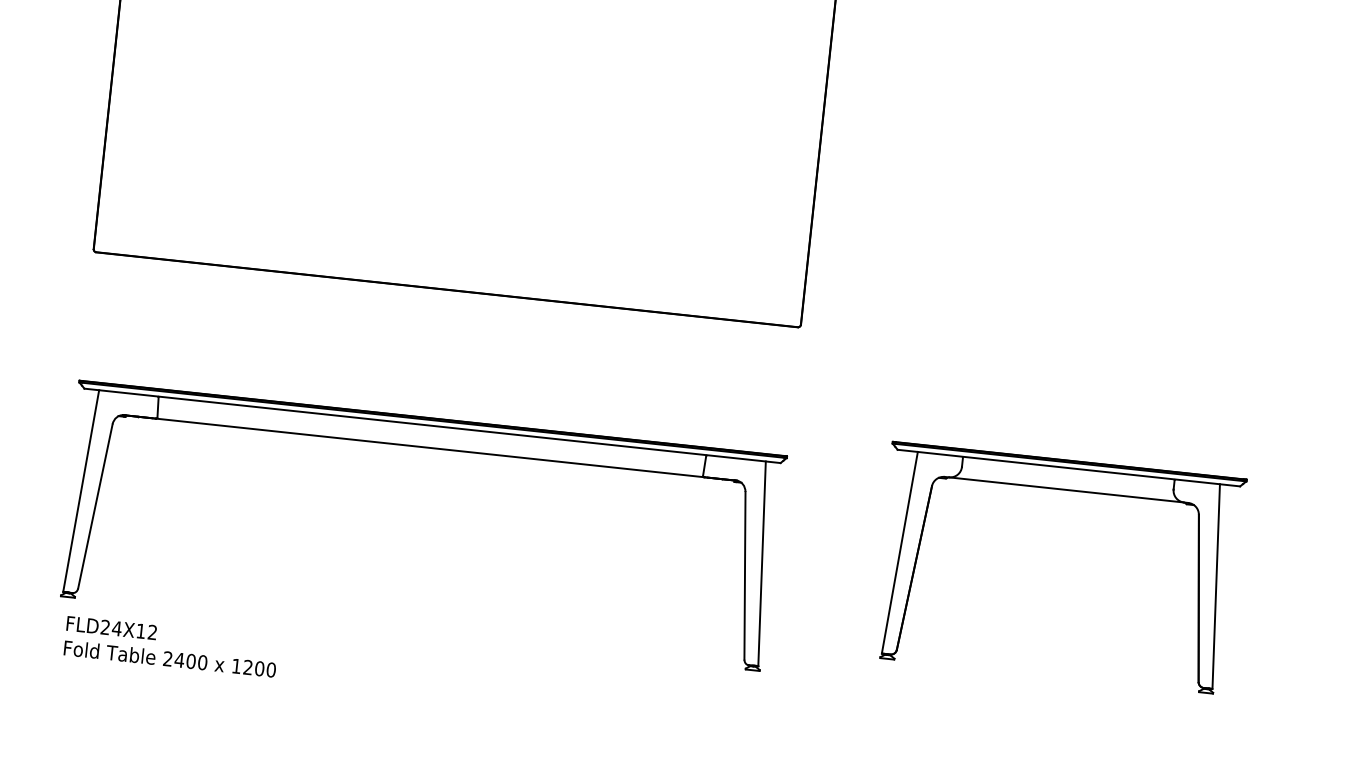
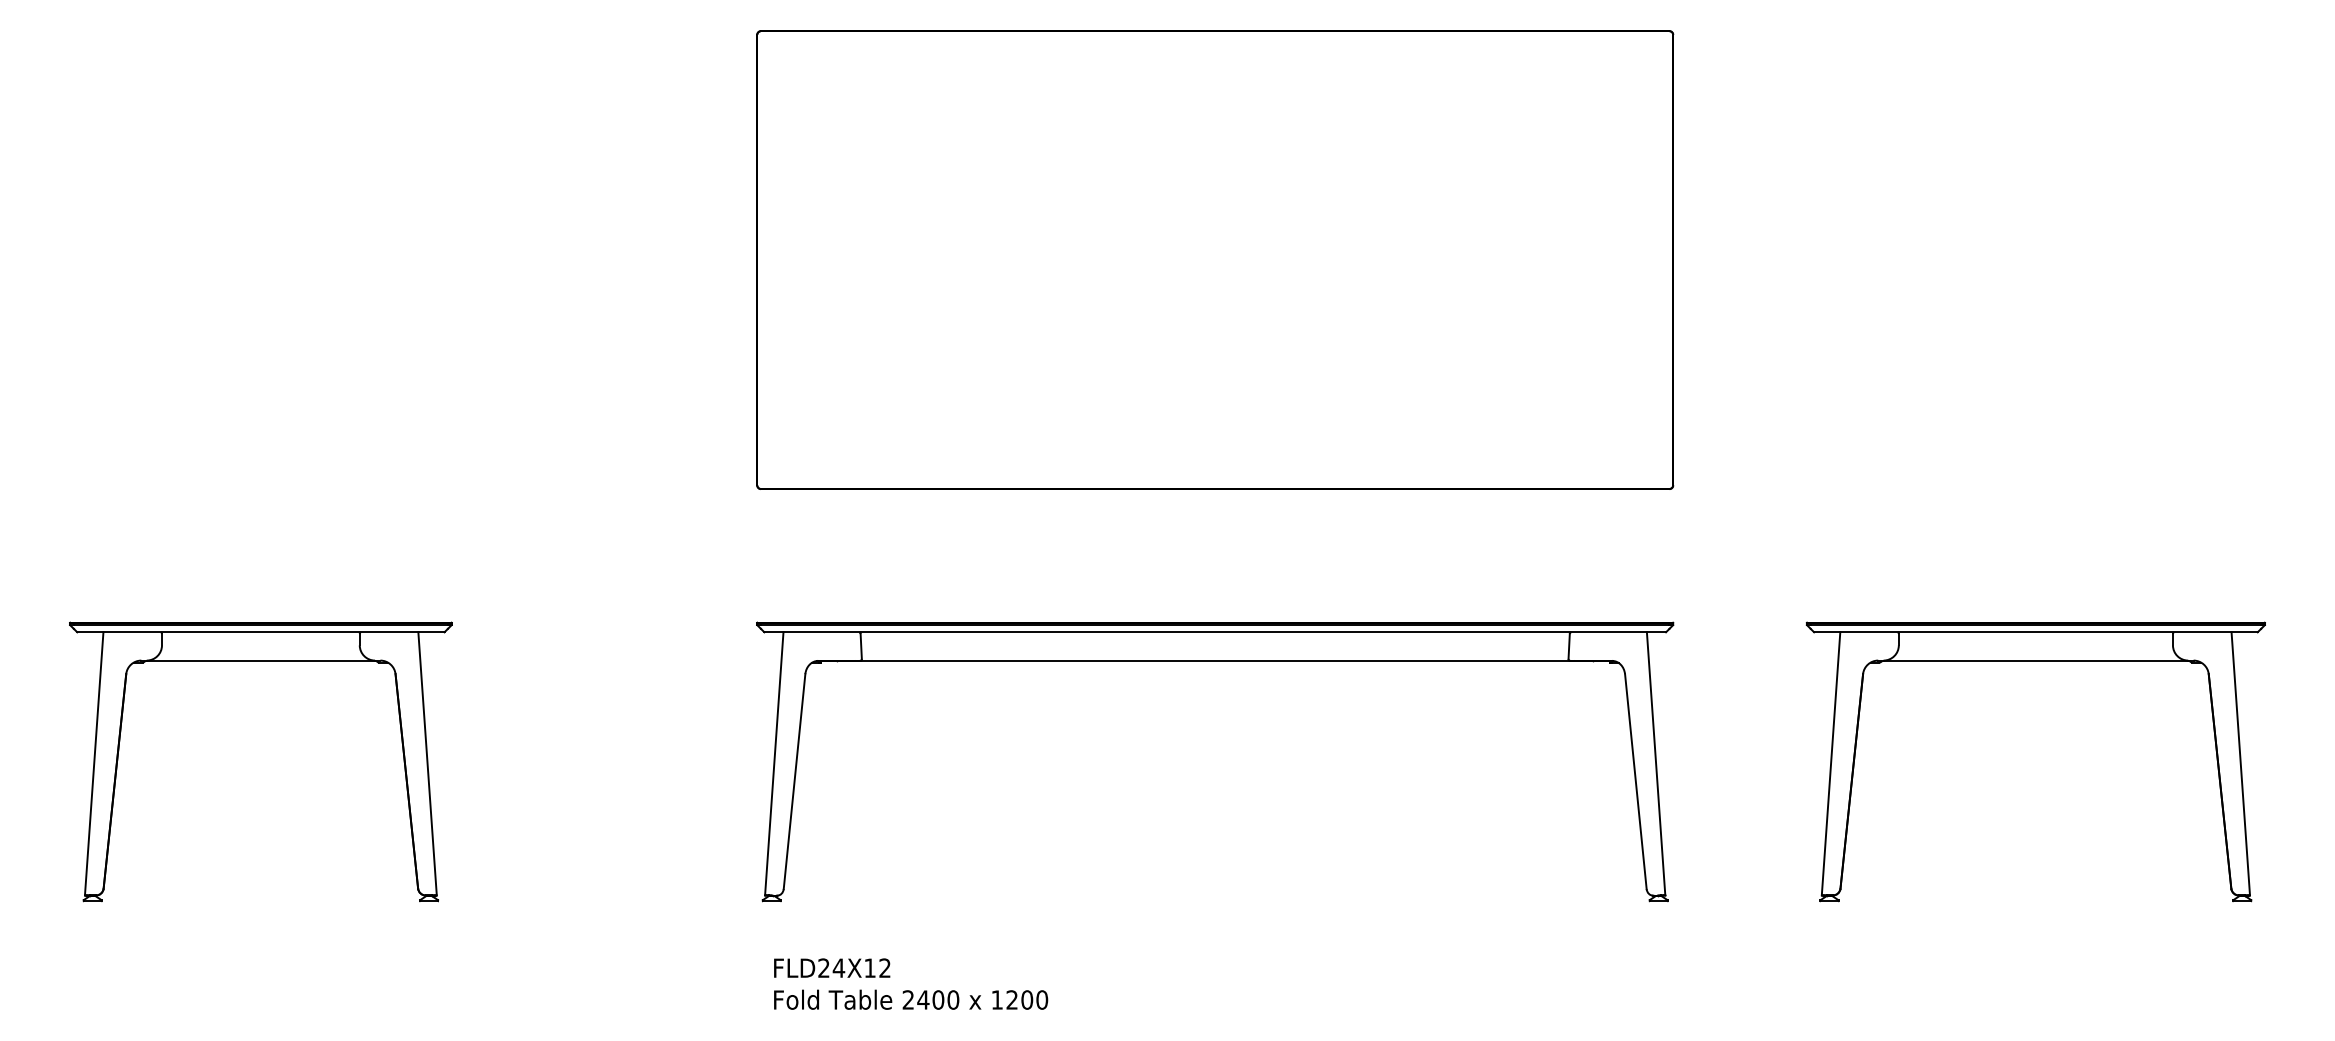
part: (430, 448) -> (1215, 661), moved

